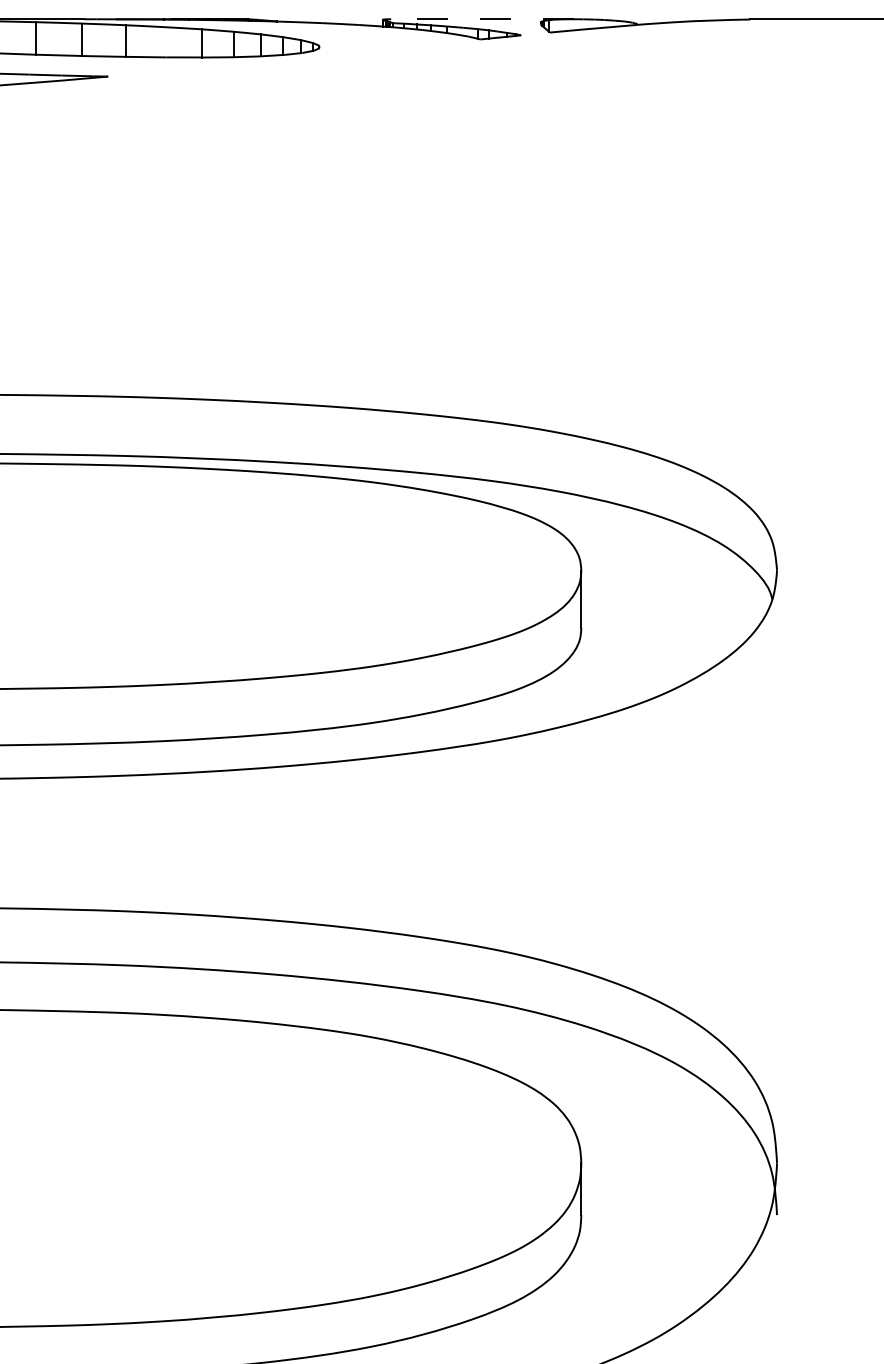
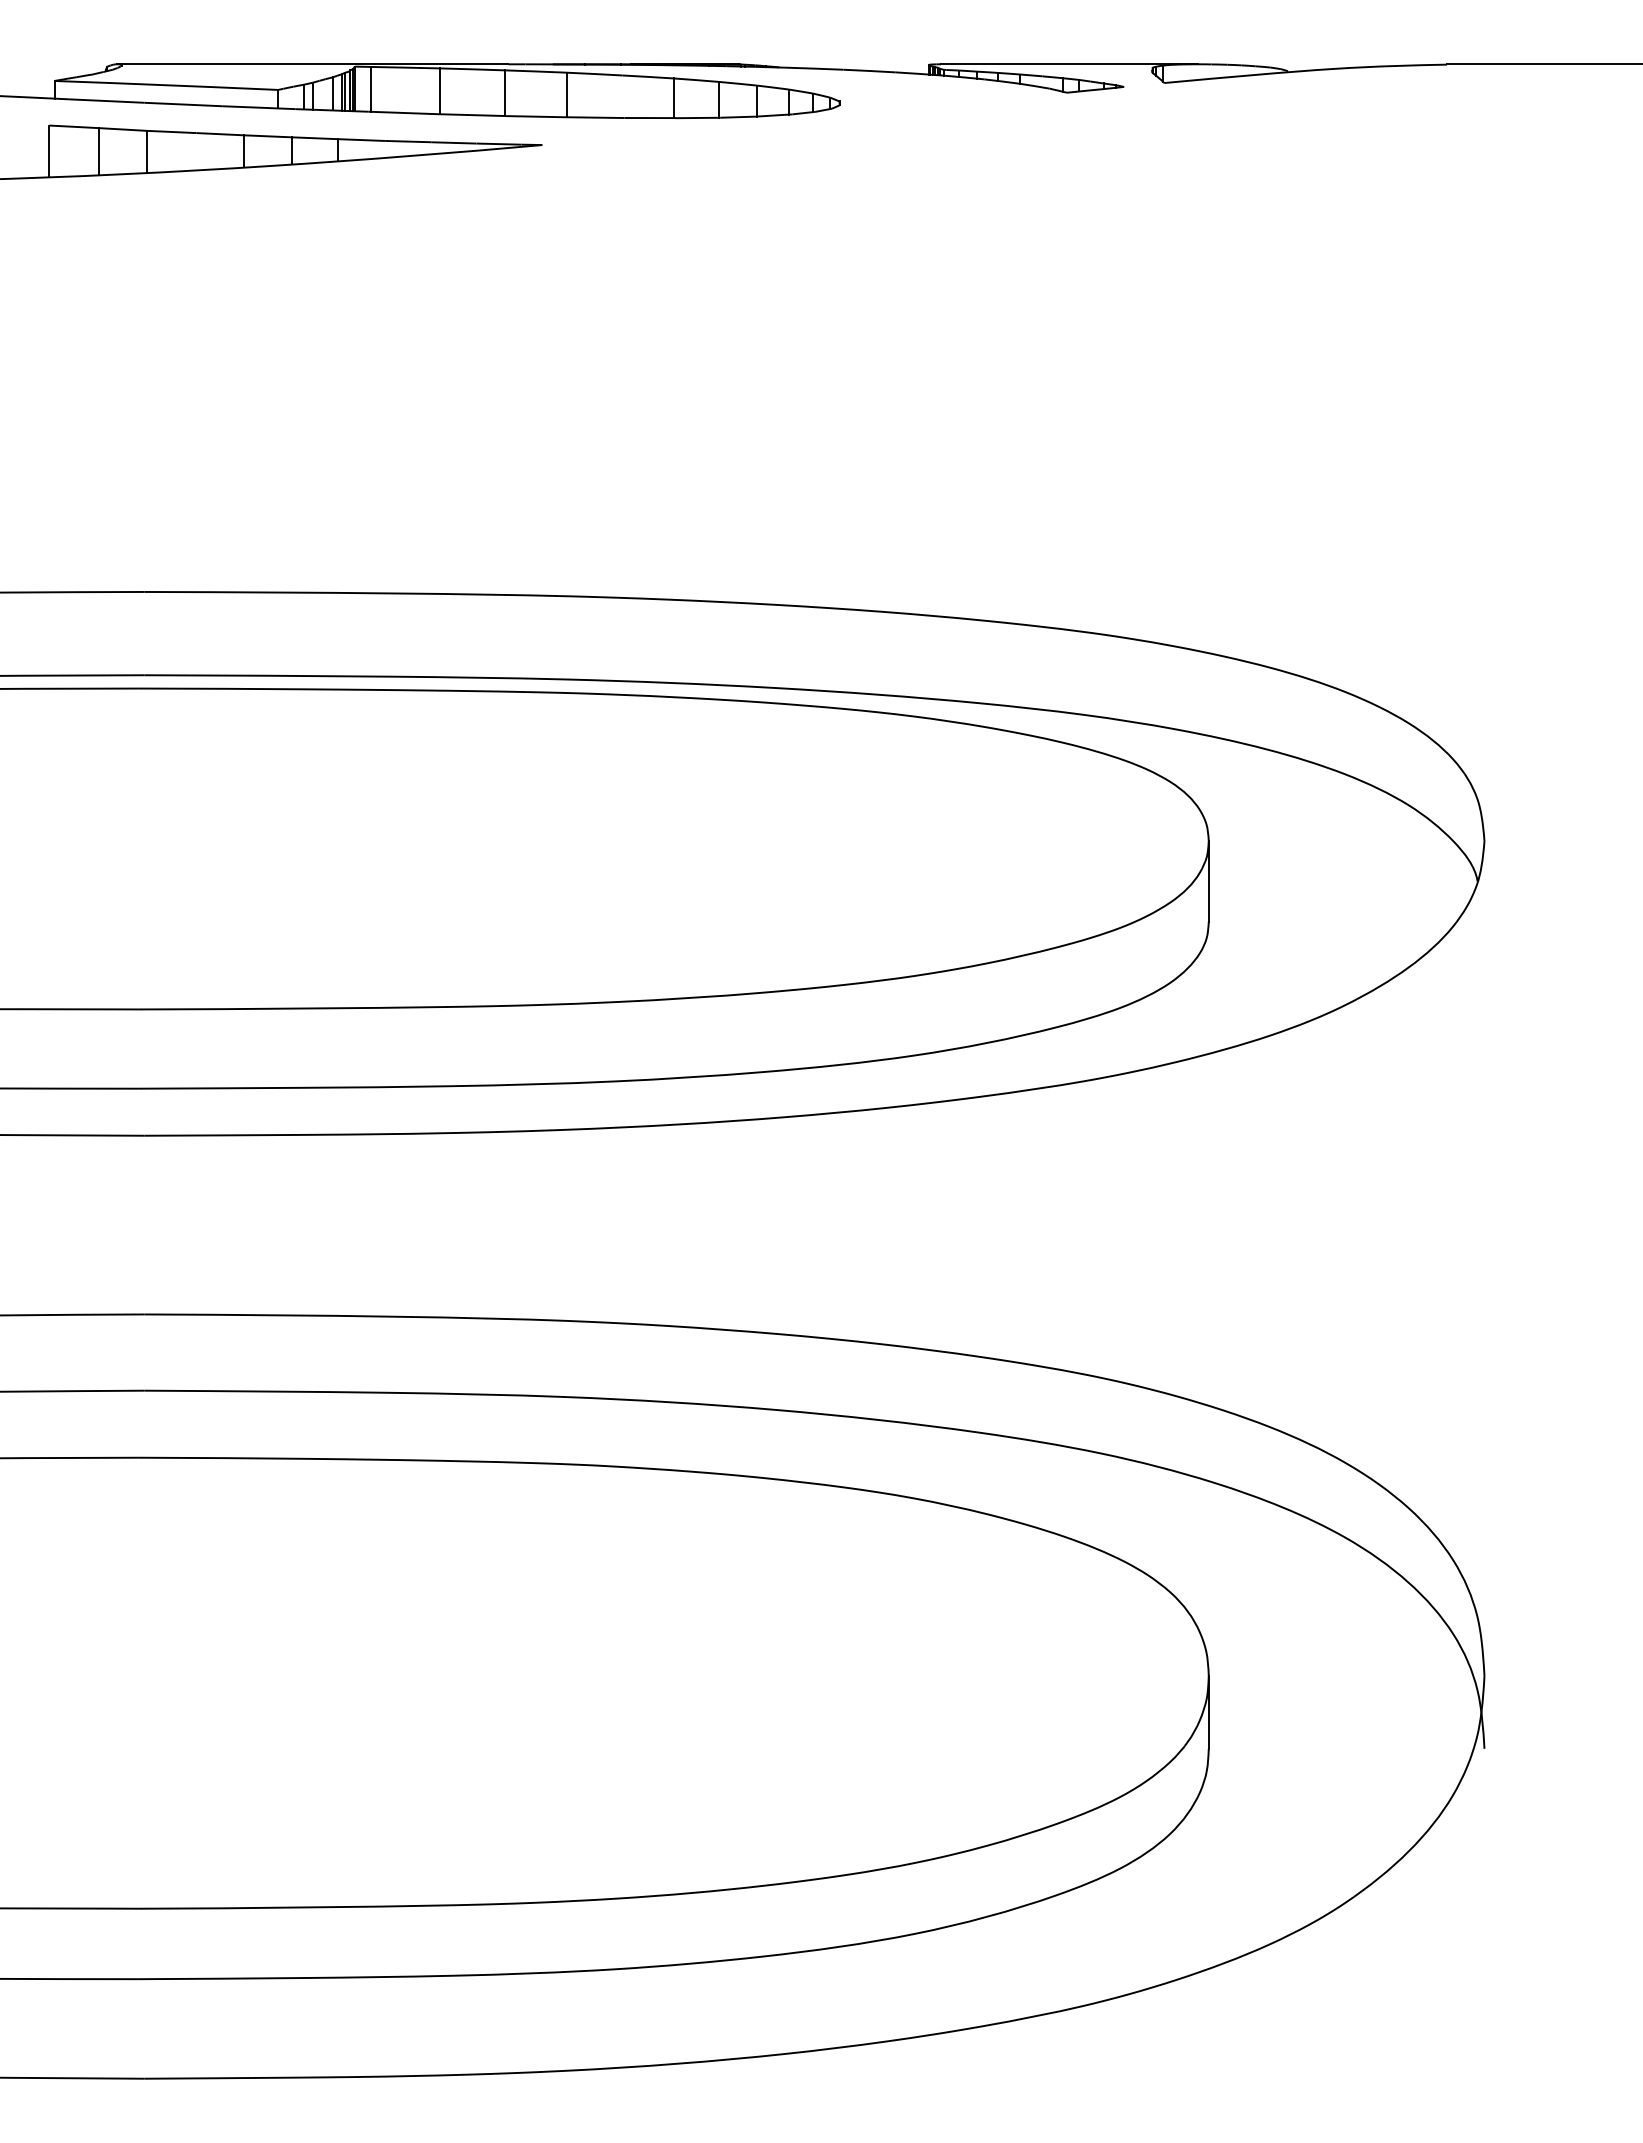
line: (482, 19) -> (1069, 64), dashed -> solid

